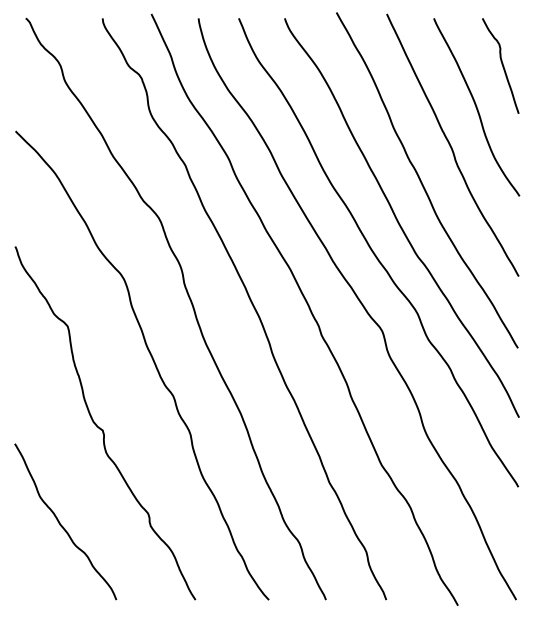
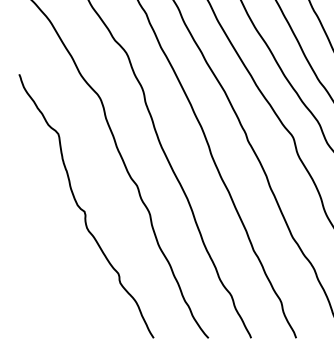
curve: (61, 524) -> (53, 281), removed

